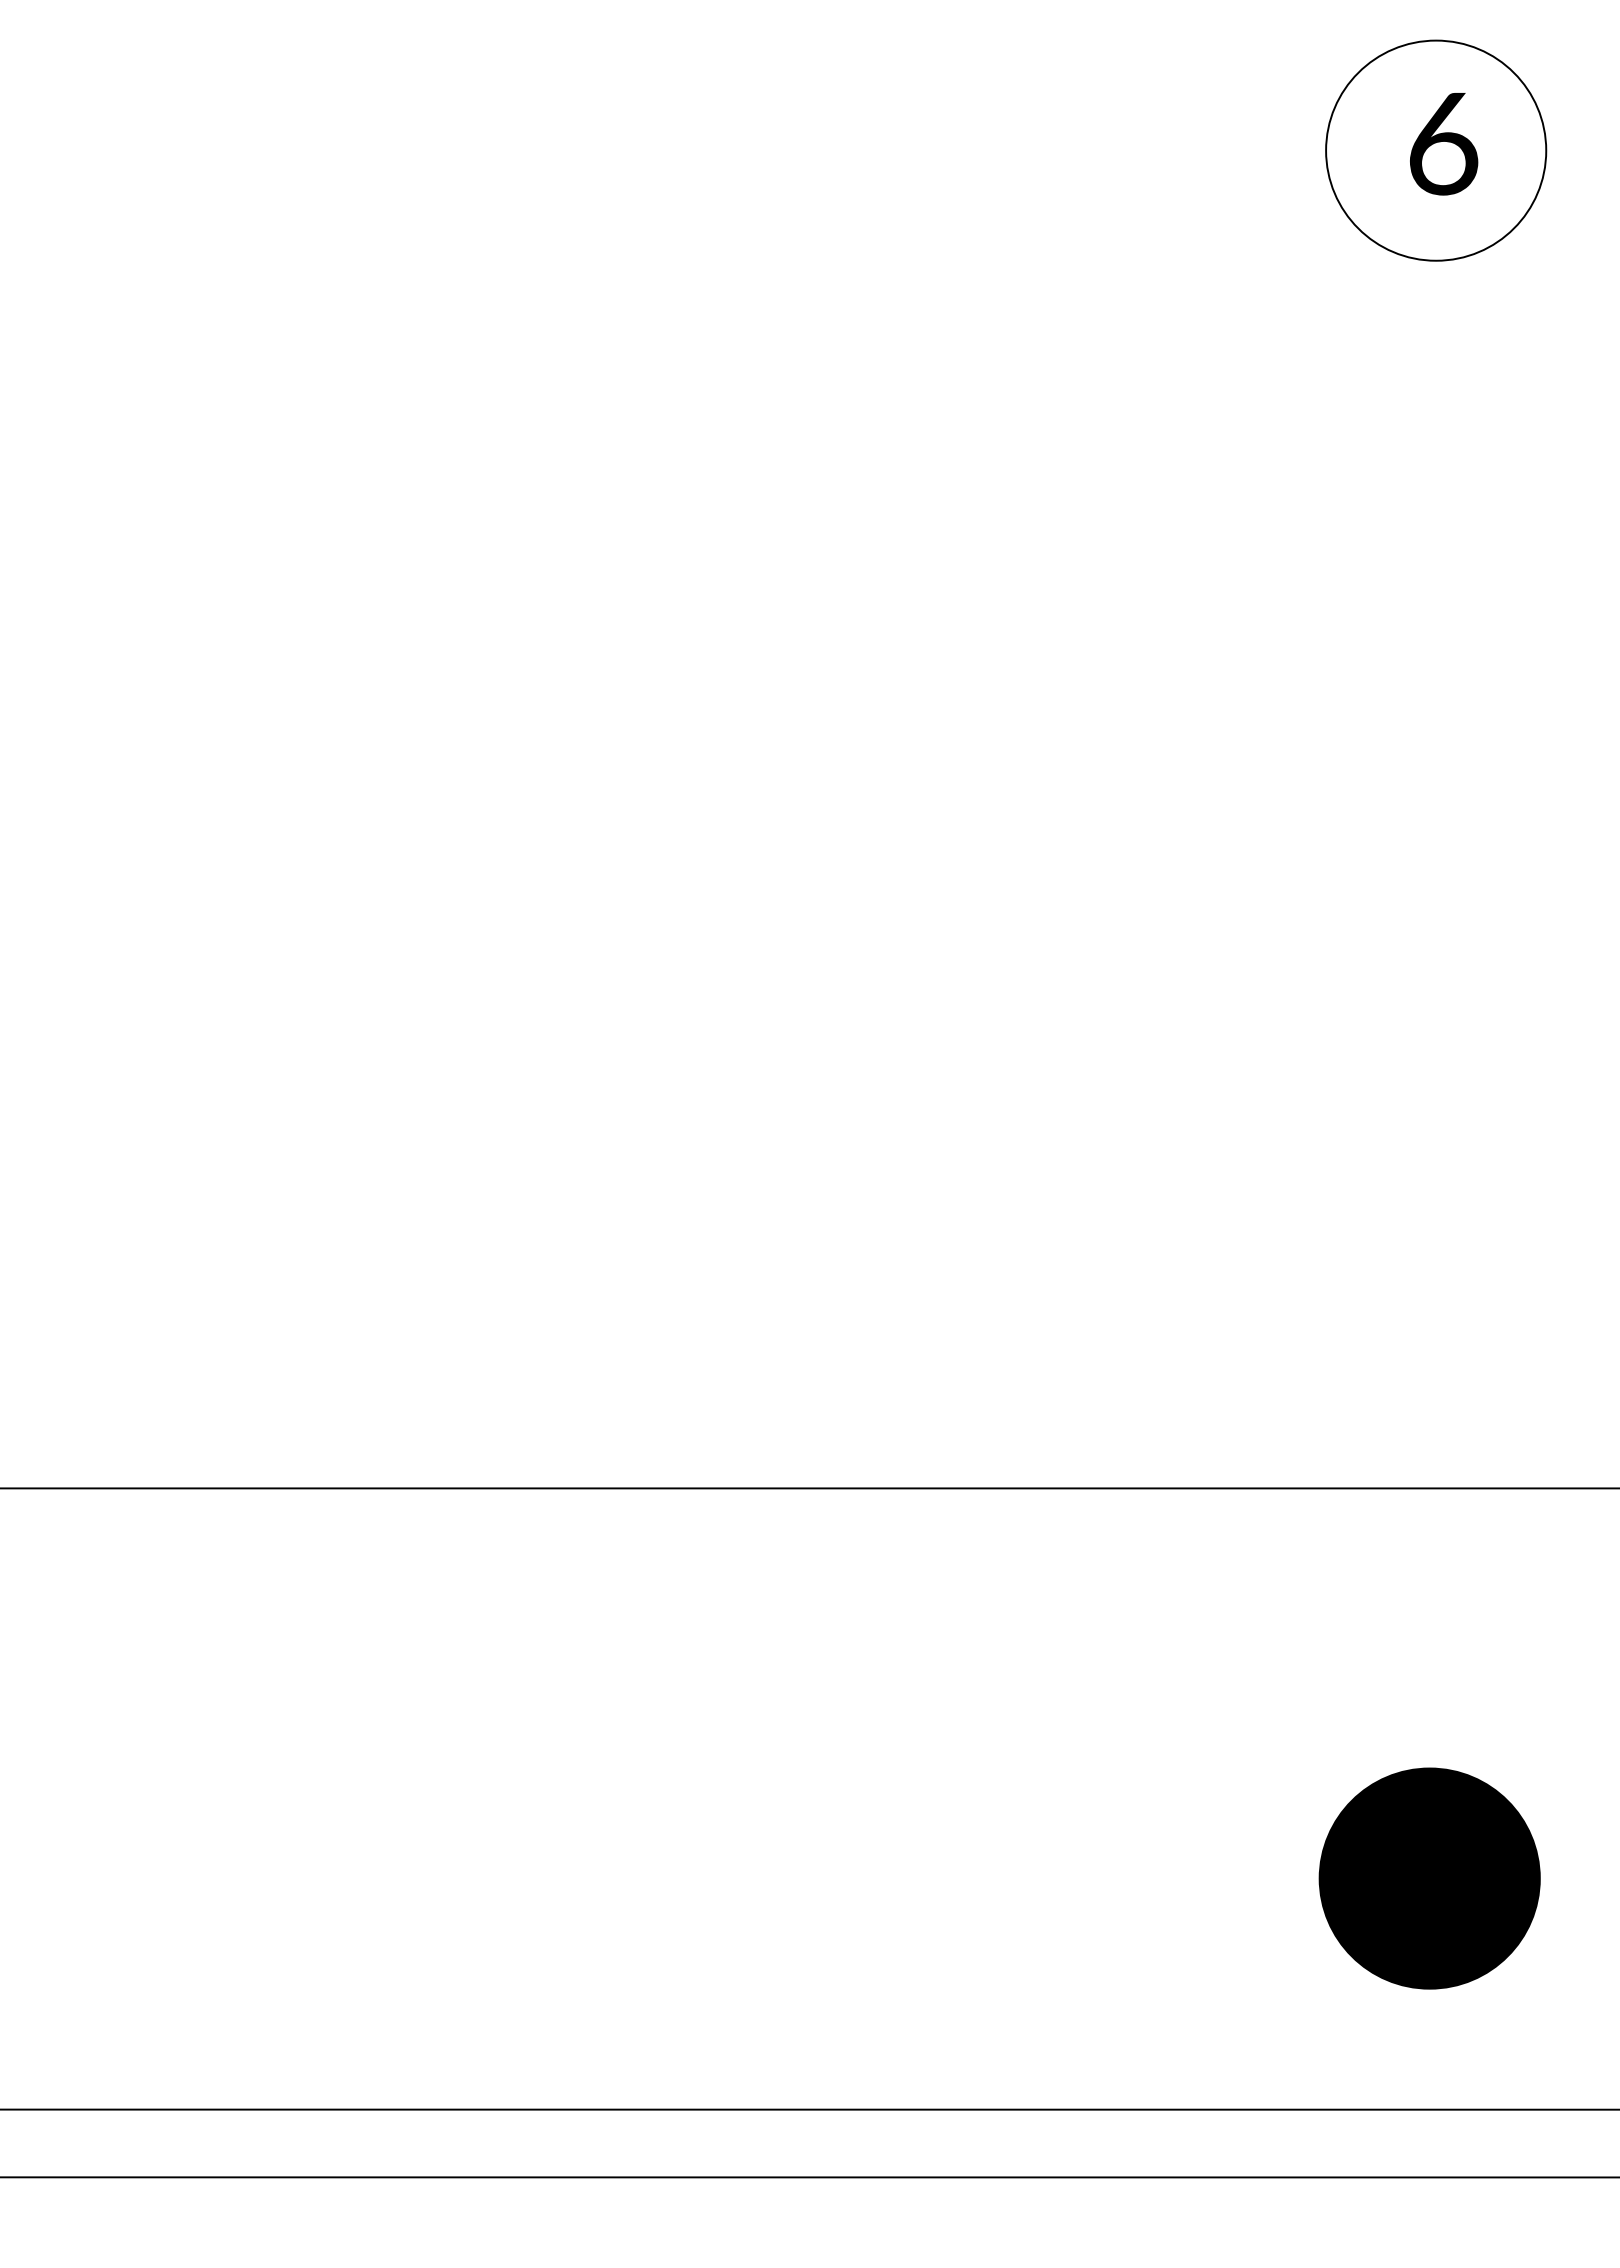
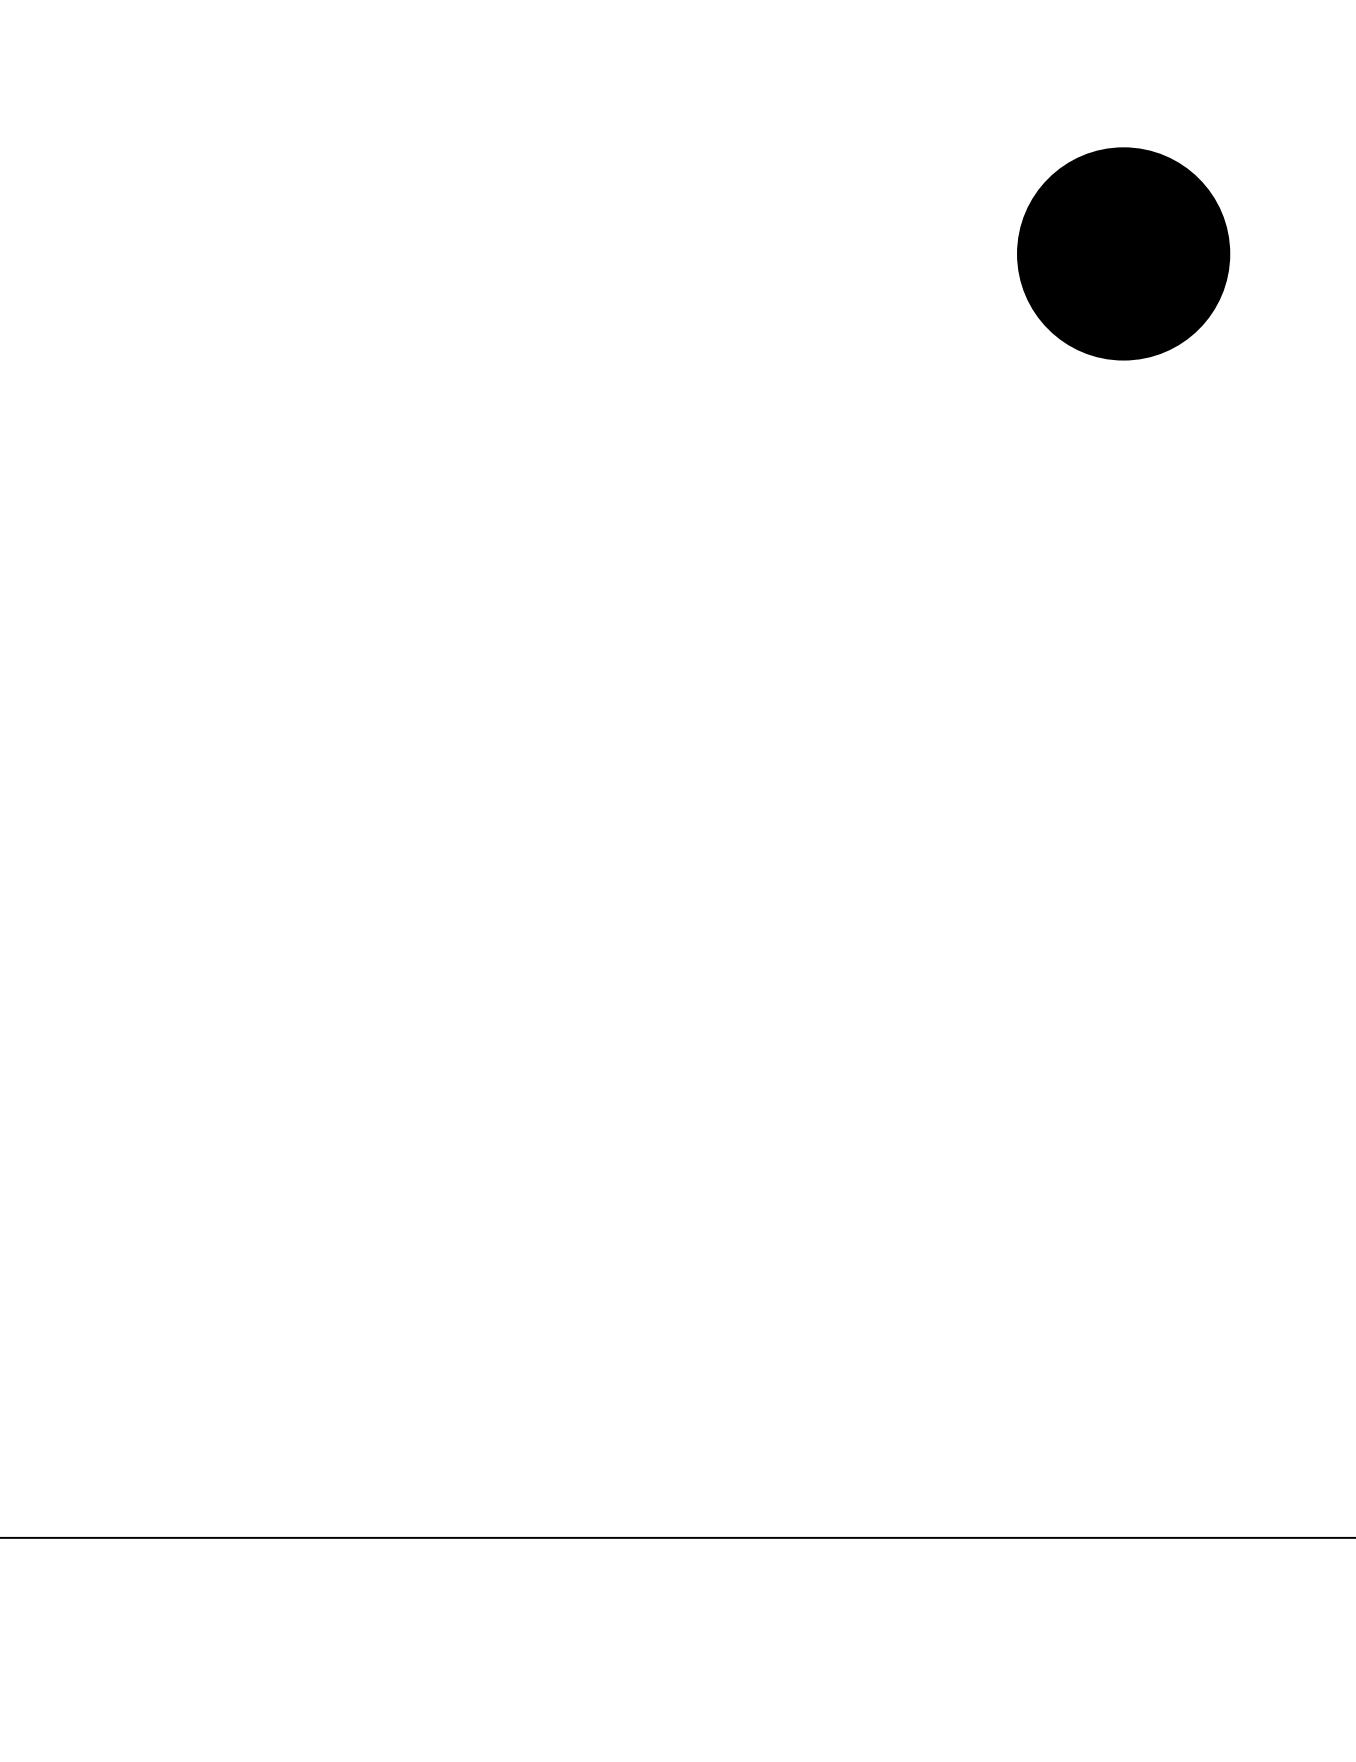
fill: (1436, 150) -> (1123, 253), added

